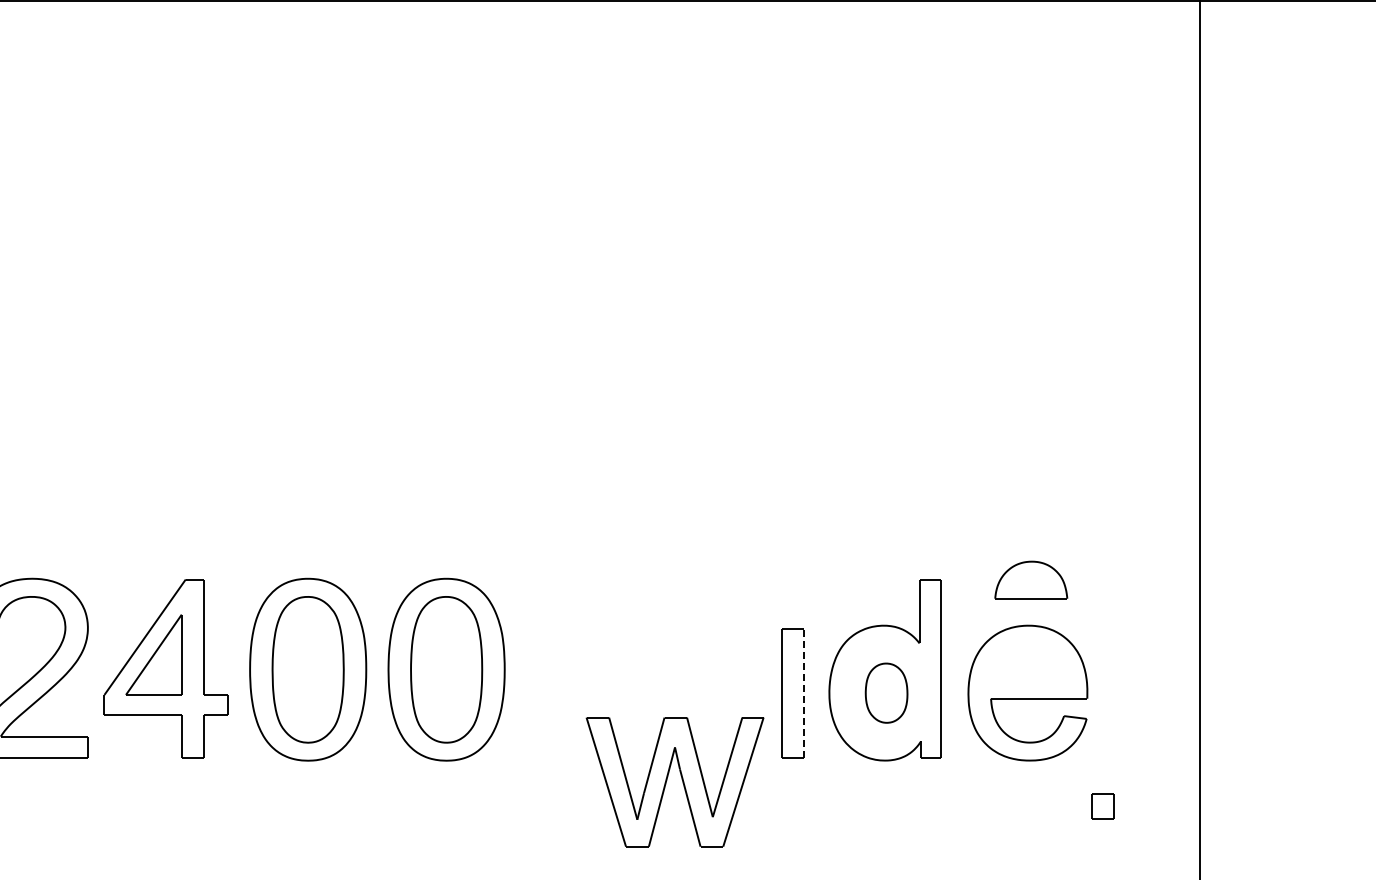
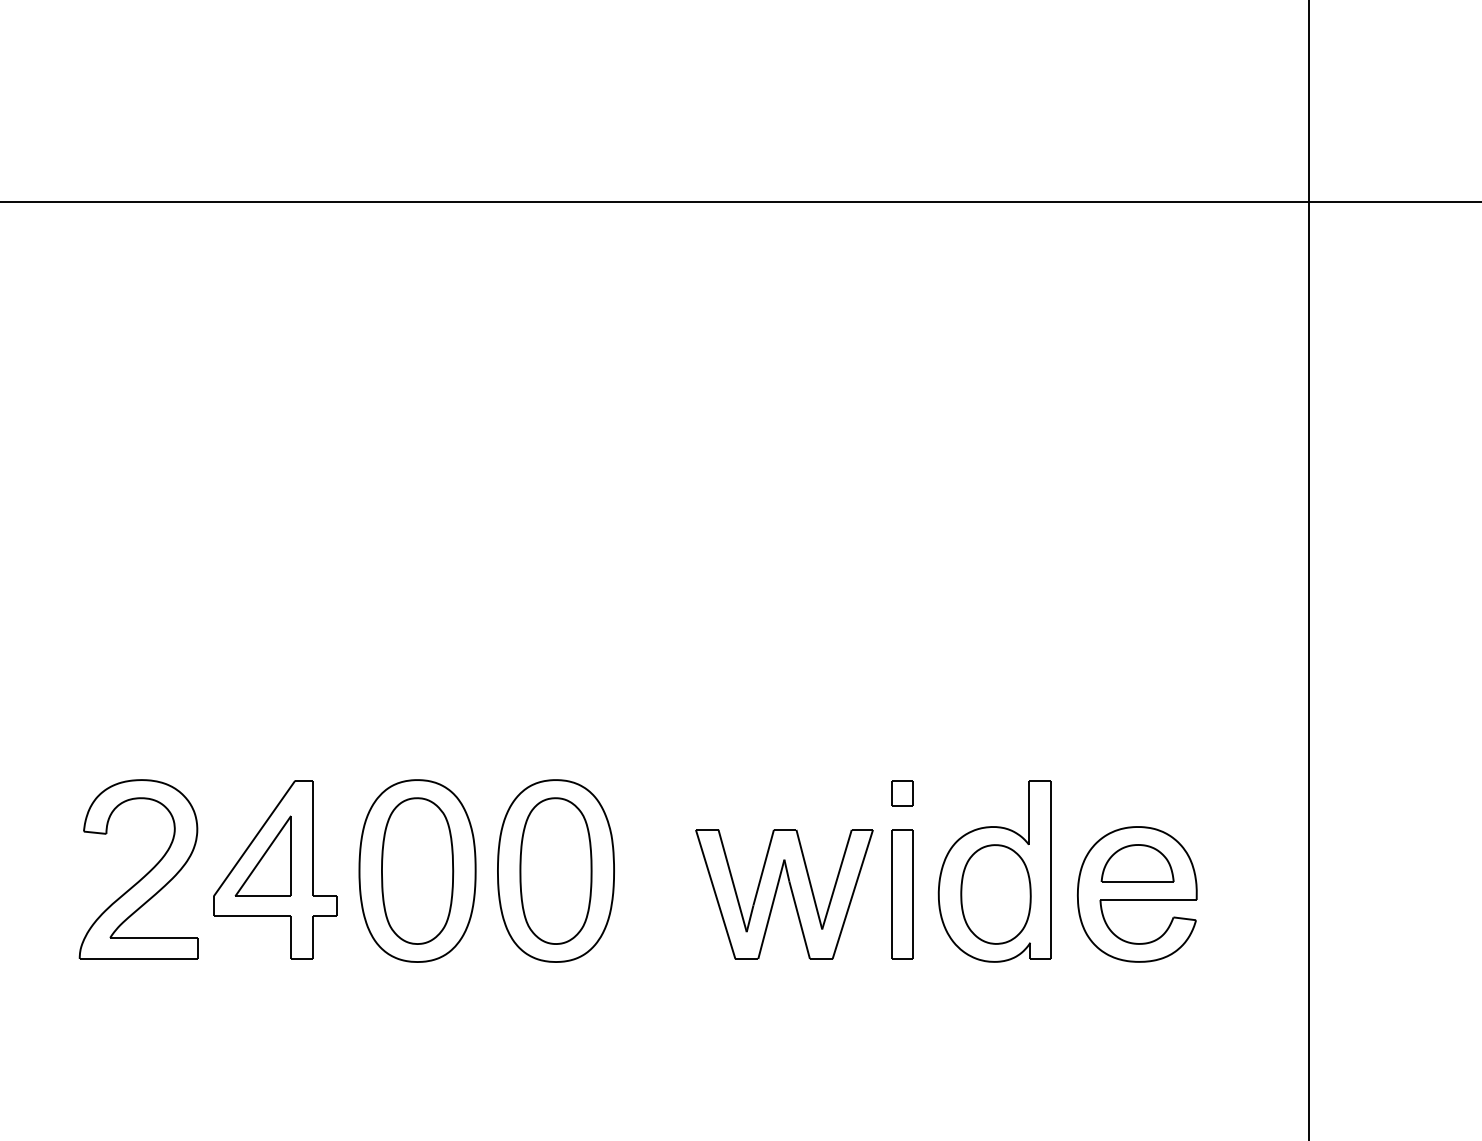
part: (1031, 580) -> (1137, 863), moved
line: (804, 693) -> (913, 894), dashed -> solid
part: (886, 693) -> (995, 894), size x1.67
part: (682, 782) -> (791, 894), moved
part: (1103, 806) -> (902, 793), moved

